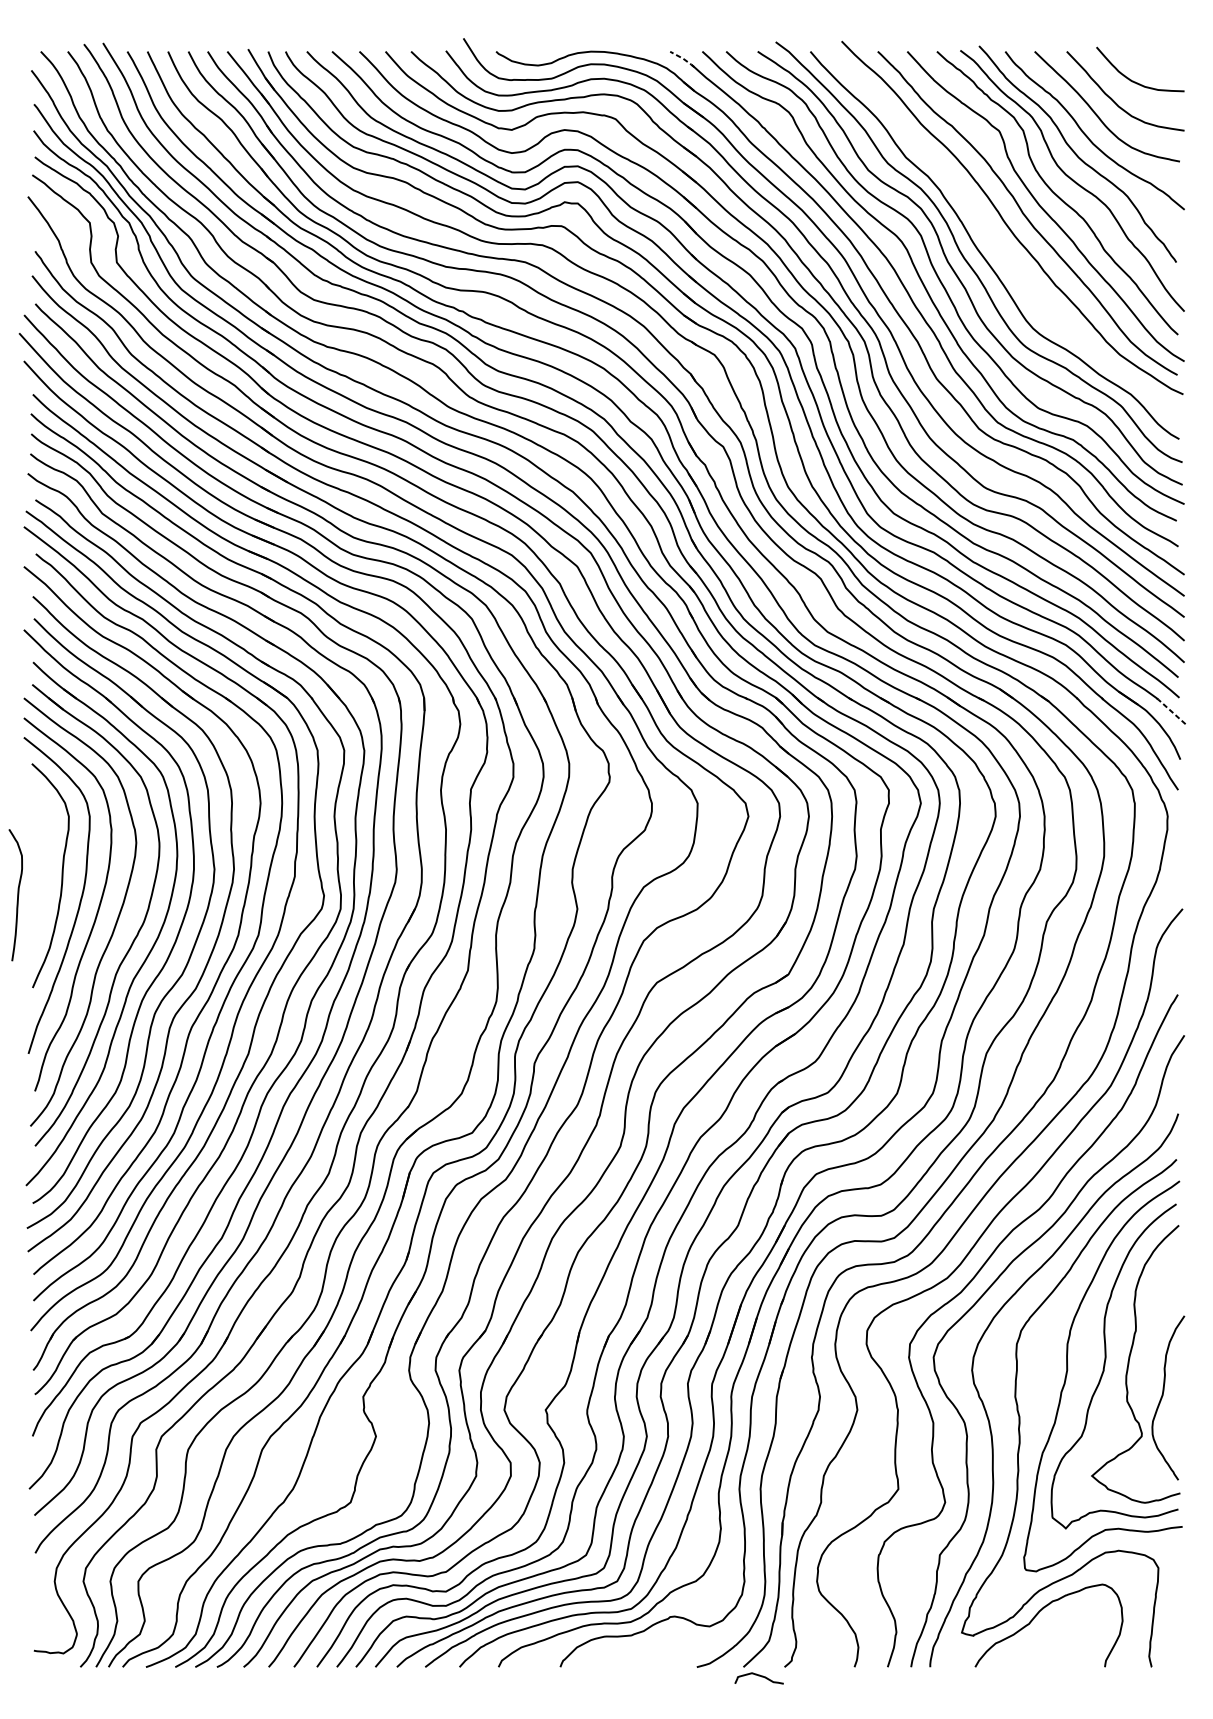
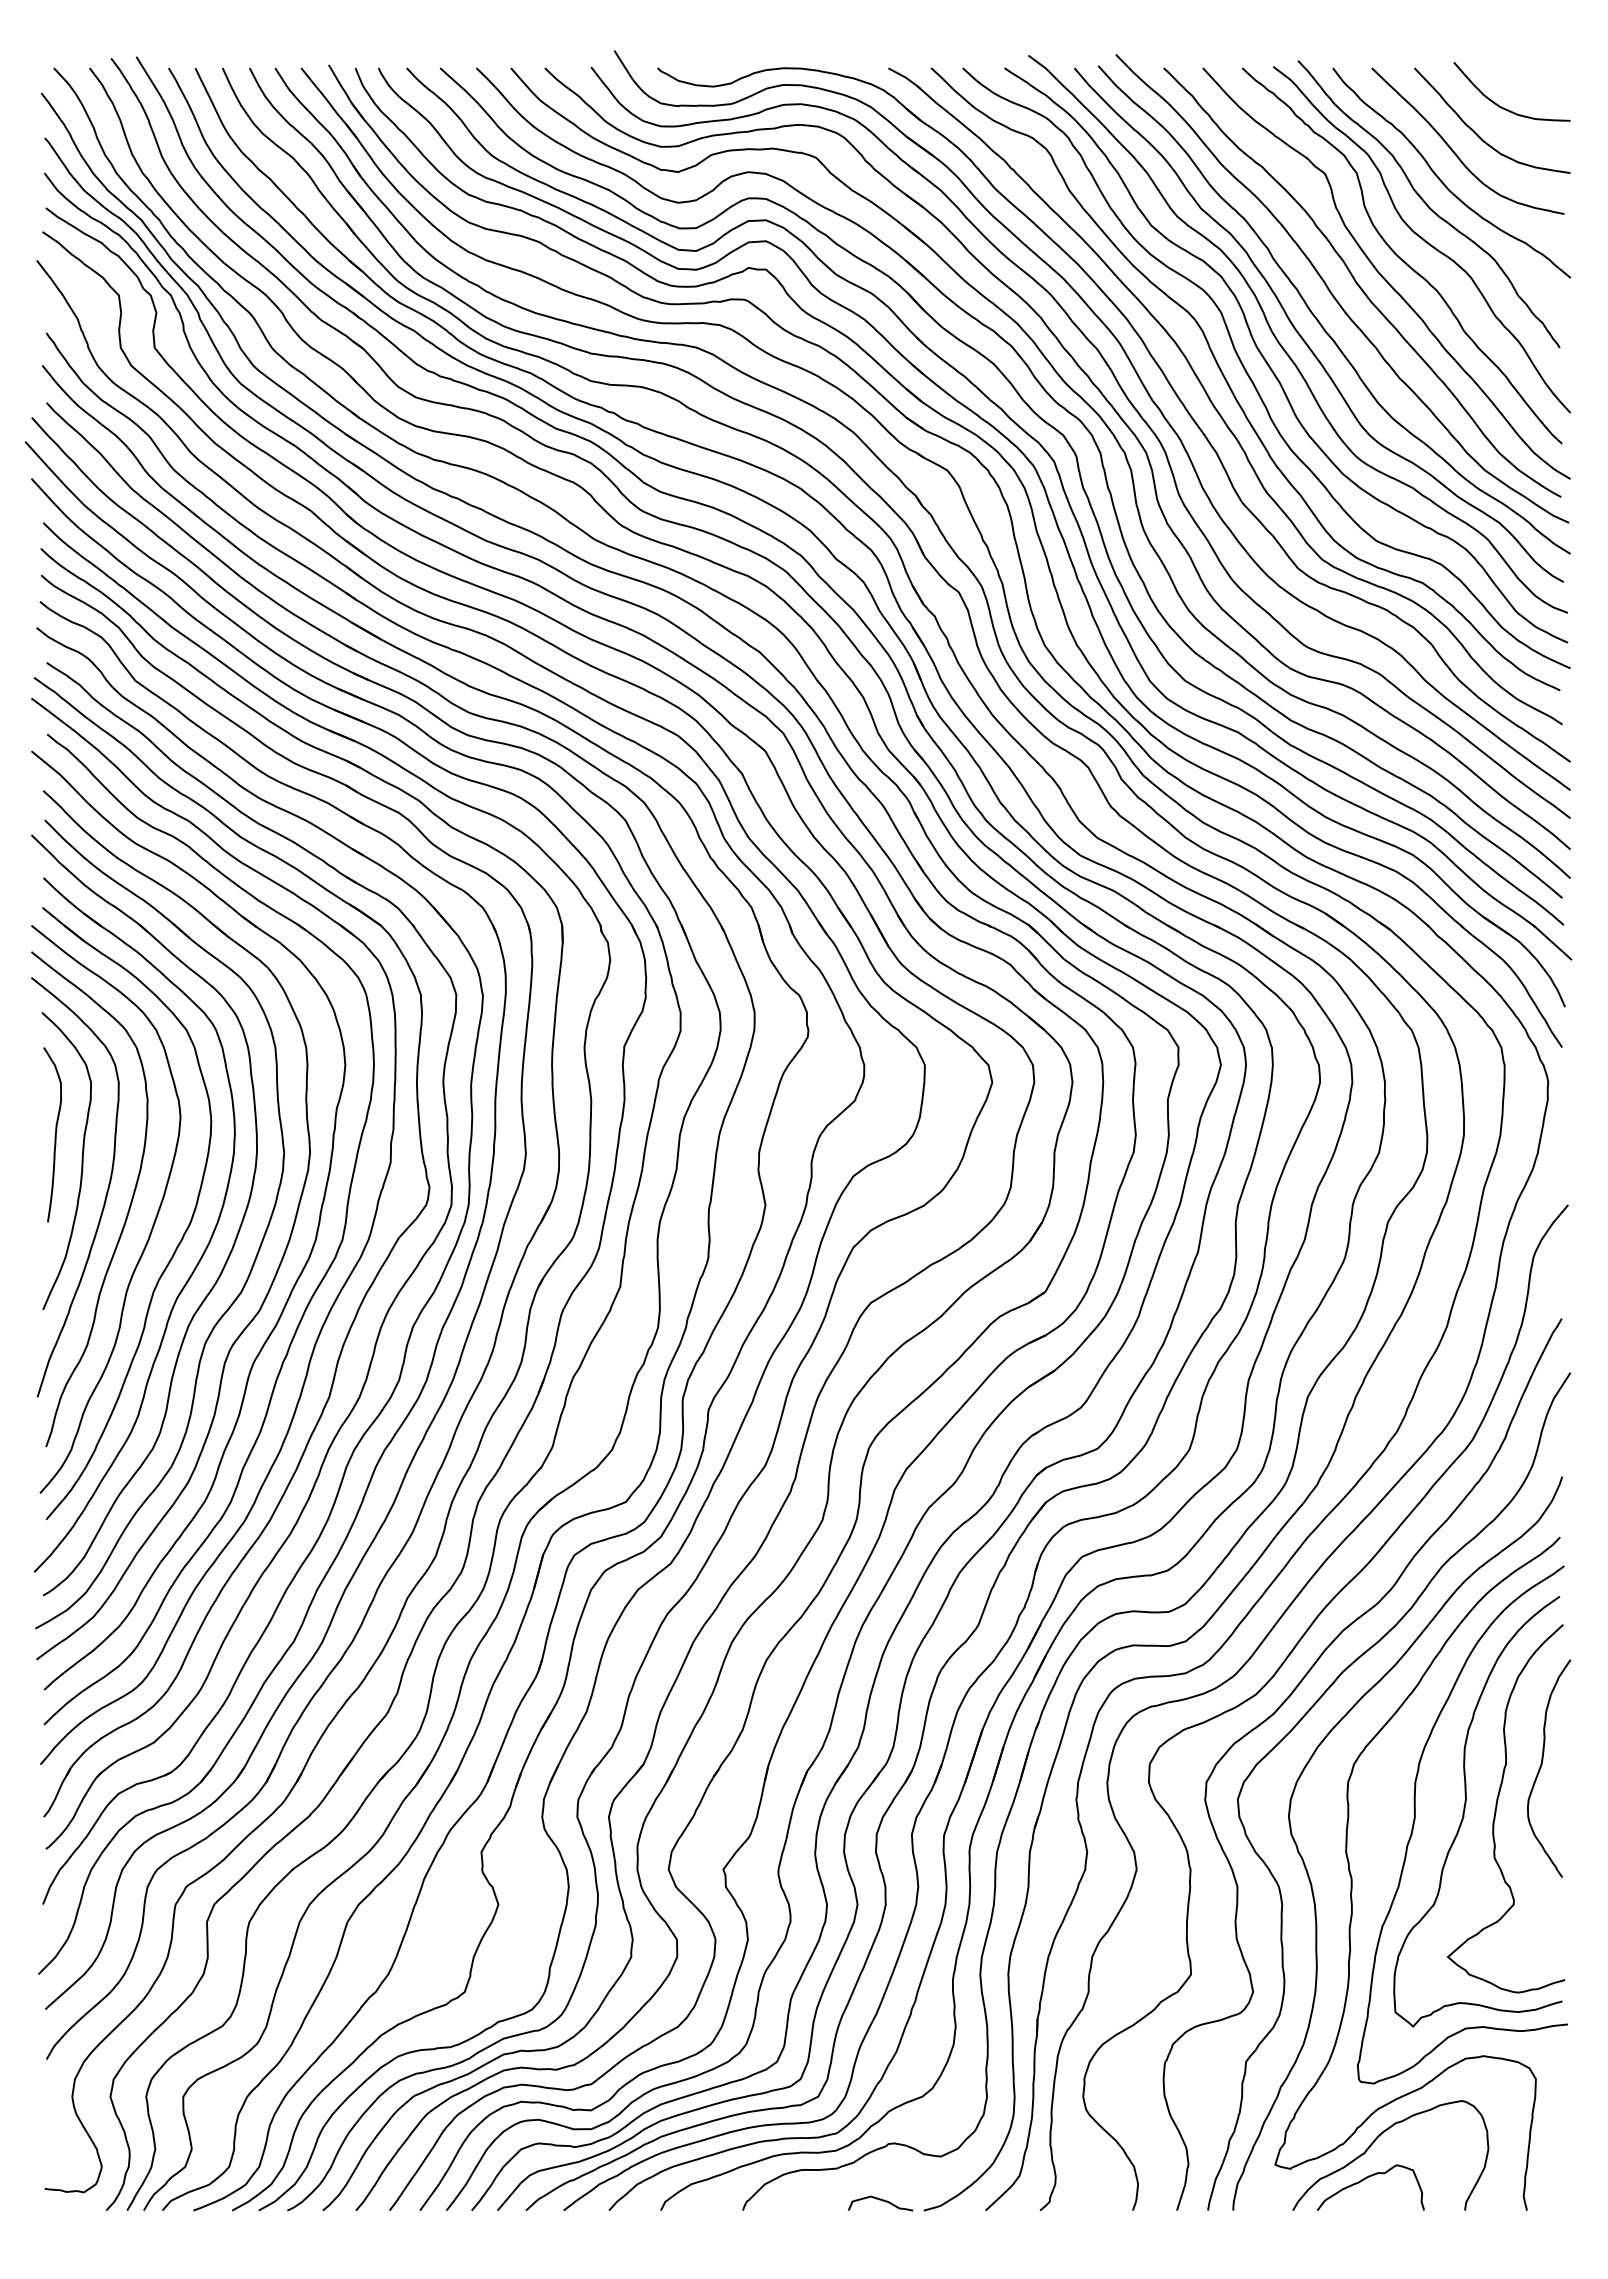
line: (683, 58) -> (905, 77), dashed -> solid
curve: (994, 241) -> (1318, 319), added
line: (1170, 710) -> (1551, 942), dashed -> solid
curve: (17, 895) -> (54, 1135), moved
curve: (1163, 1395) -> (1542, 1765), moved
curve: (1029, 1644) -> (1364, 2180), added
curve: (760, 1676) -> (882, 2201), moved

